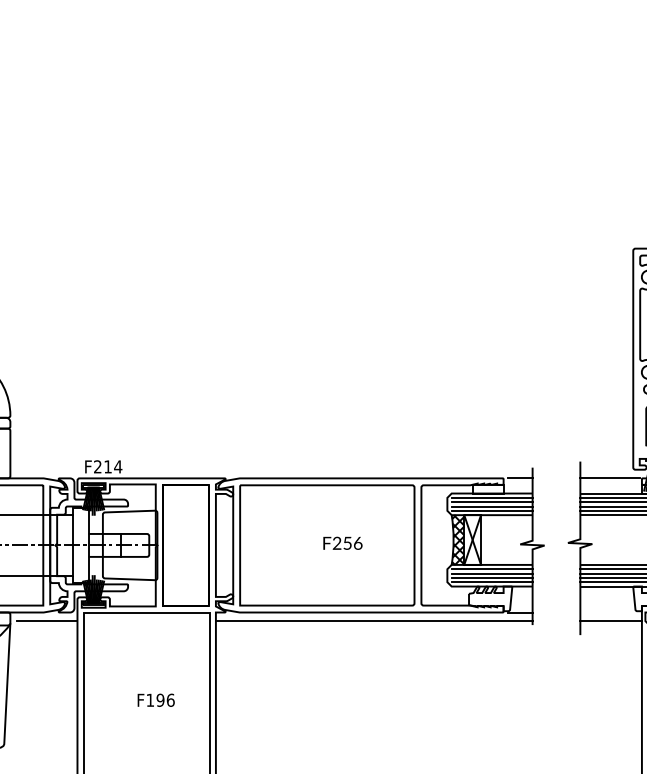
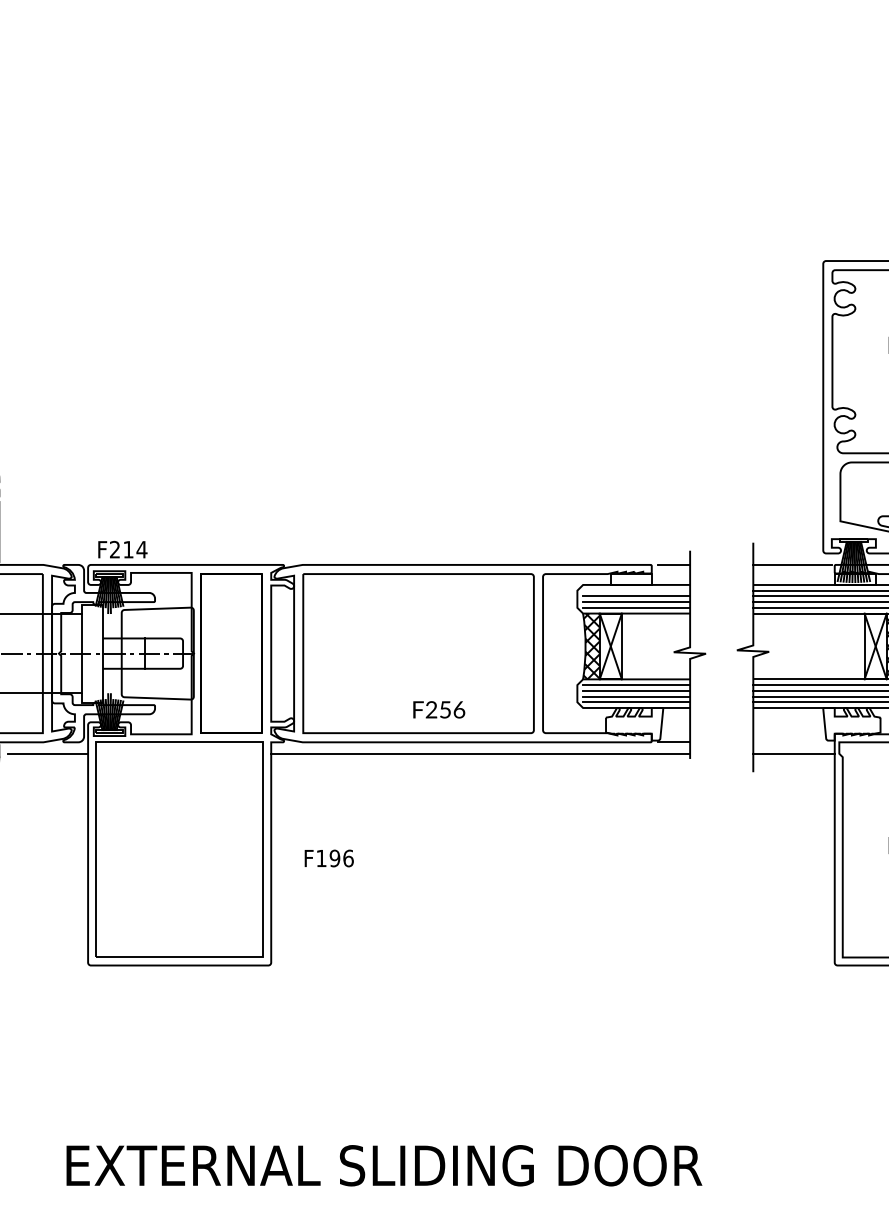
line: (492, 497) -> (636, 590), removed
text: (343, 543) -> (439, 709), moved
text: (155, 700) -> (328, 858), moved

